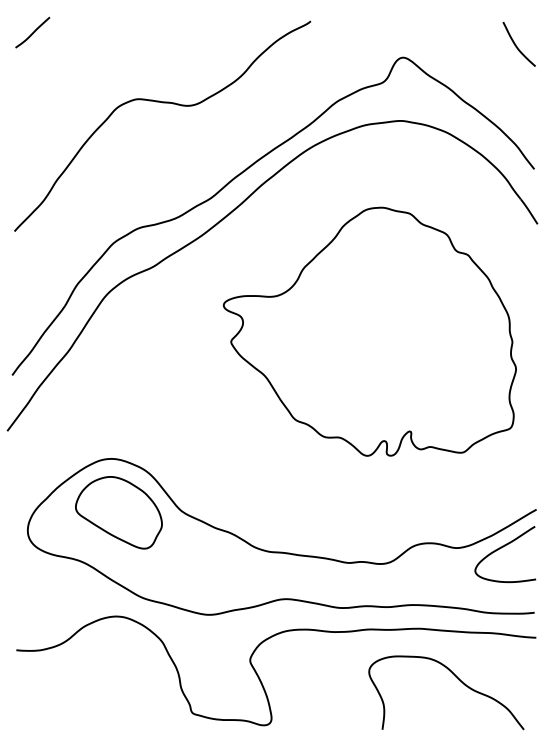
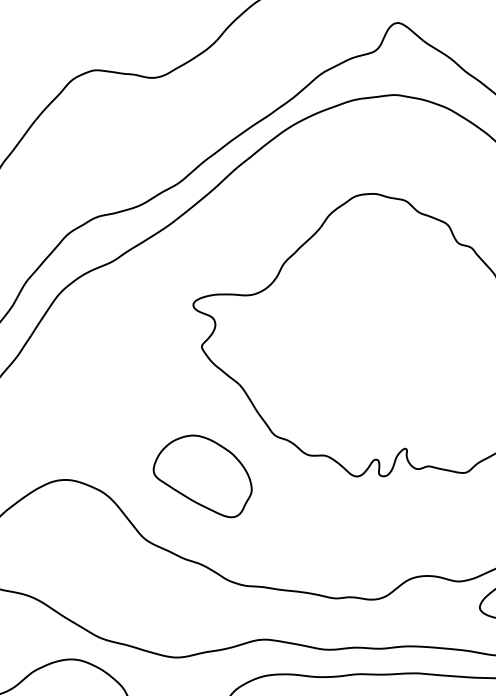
part: (118, 512) -> (202, 476), moved

